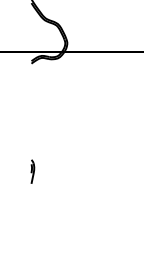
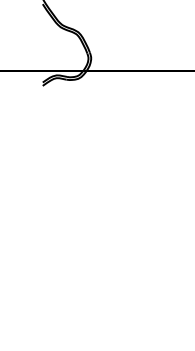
part: (32, 171) -> (44, 231), removed

